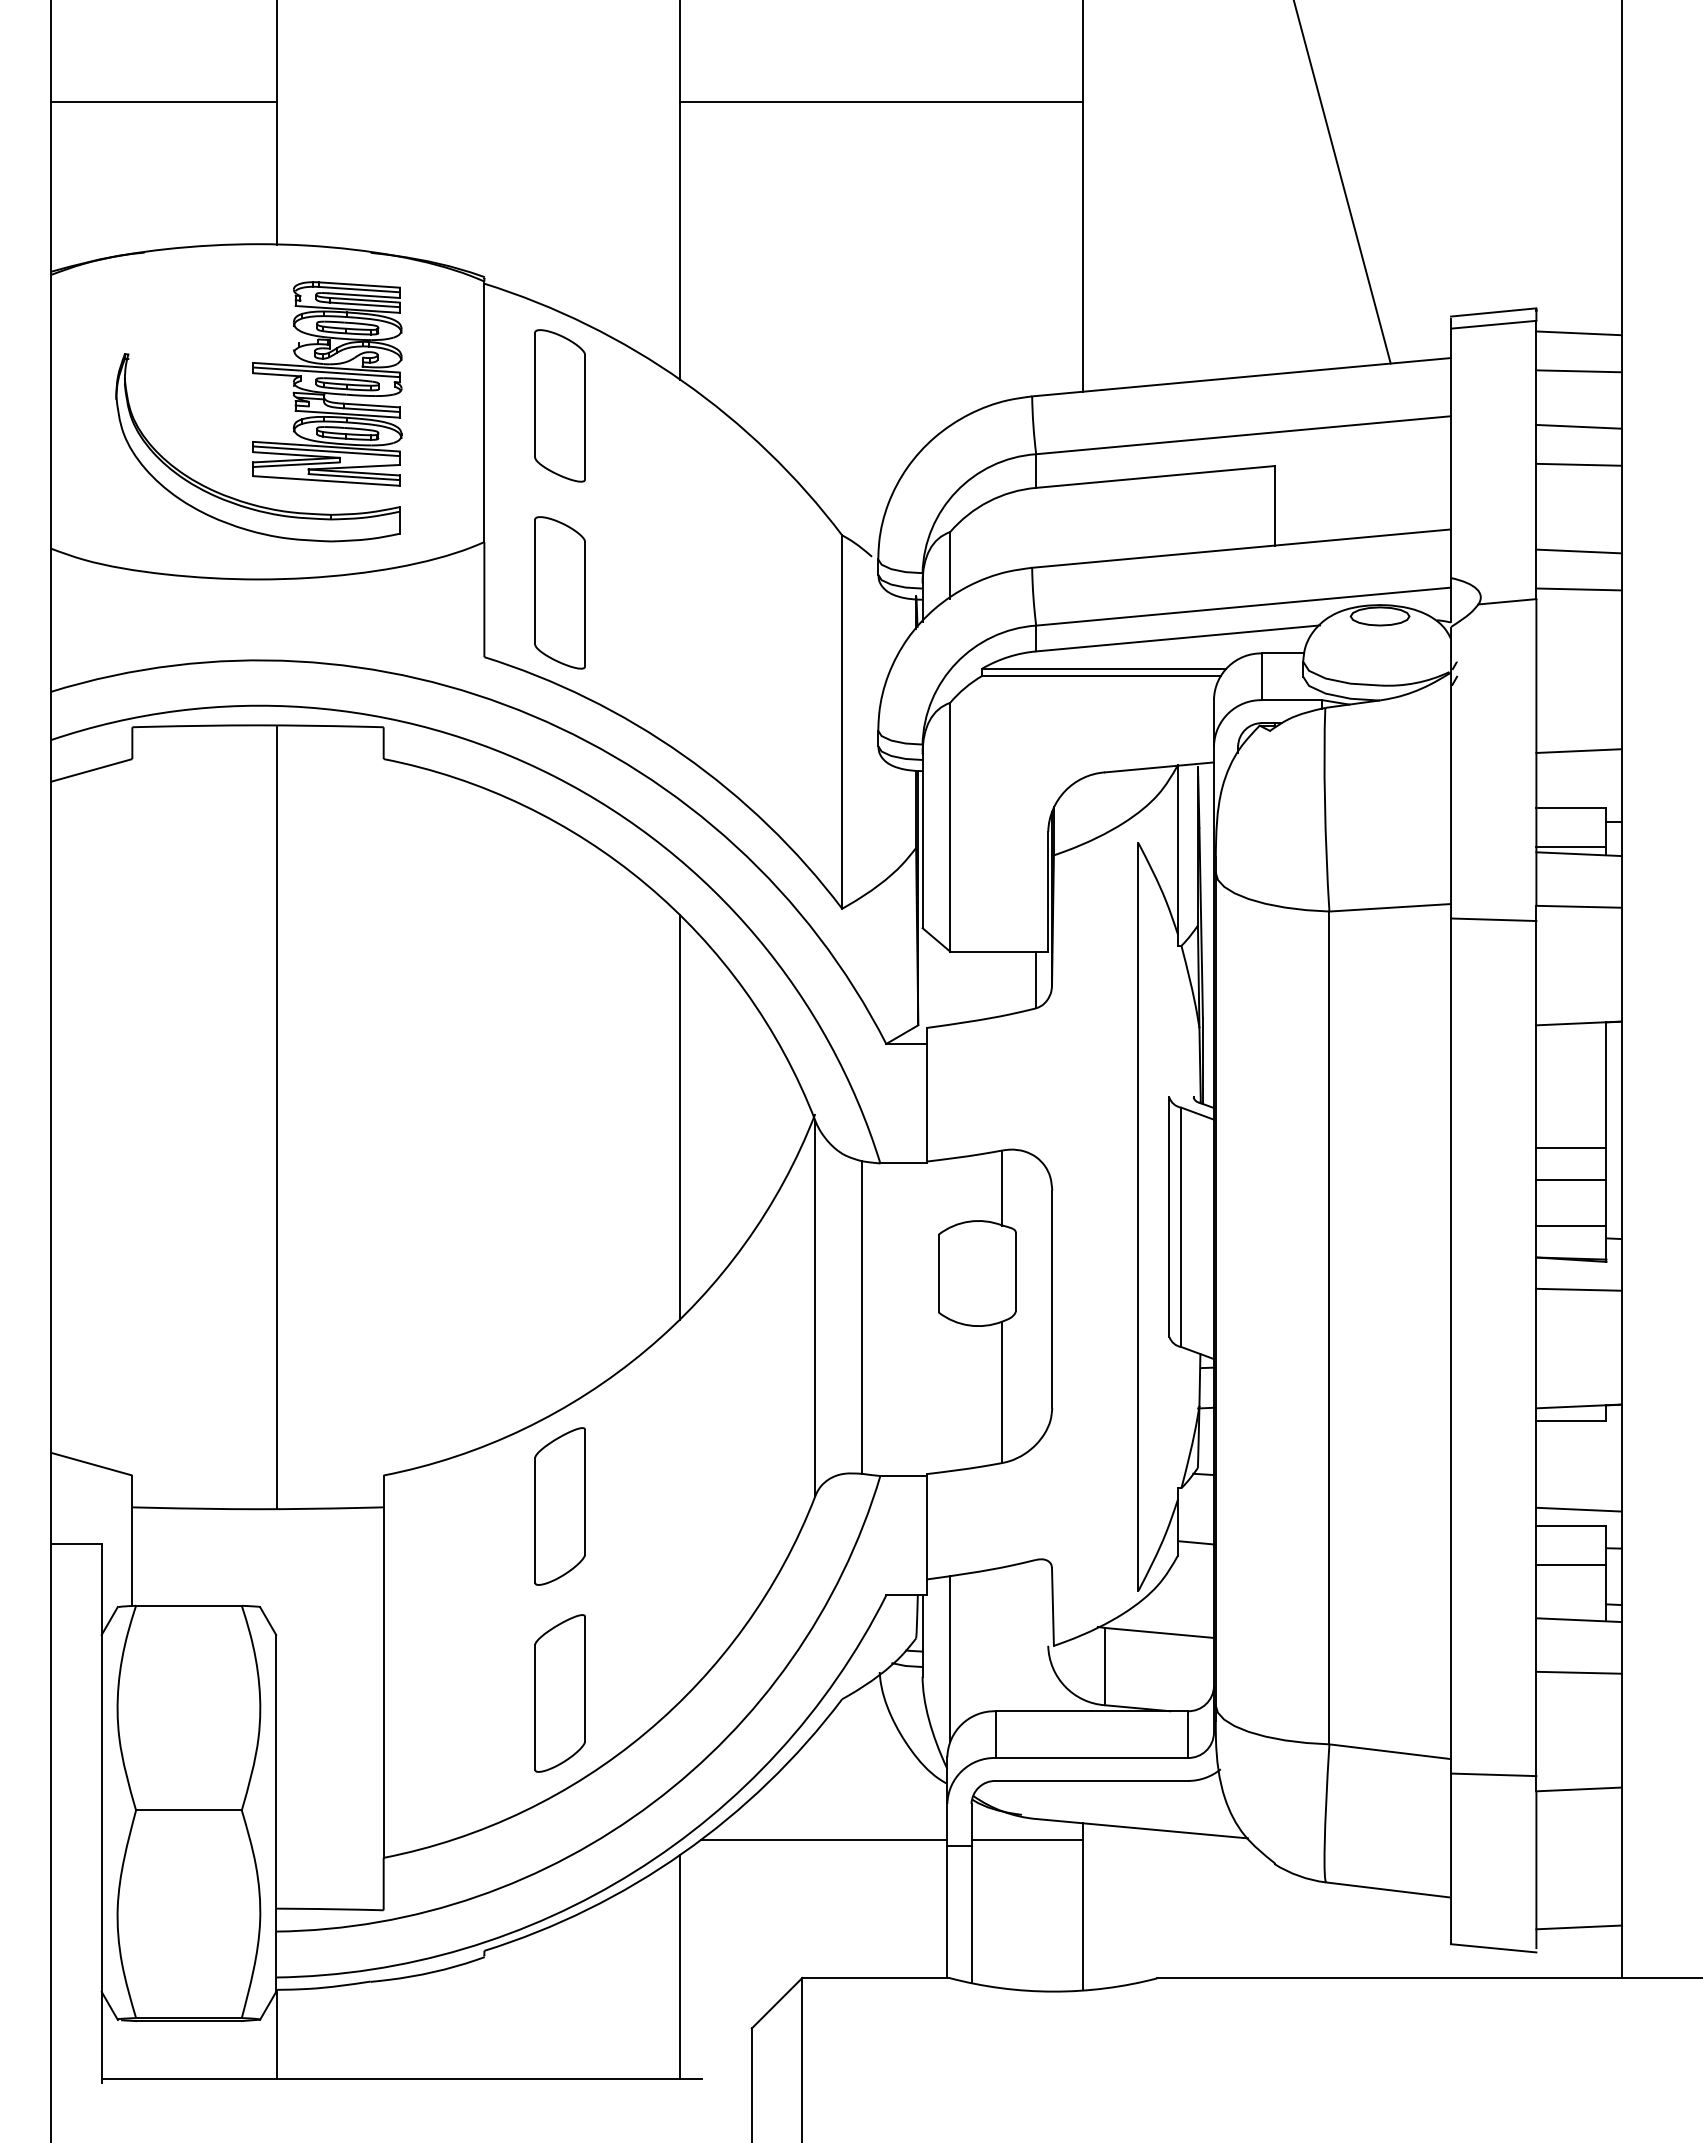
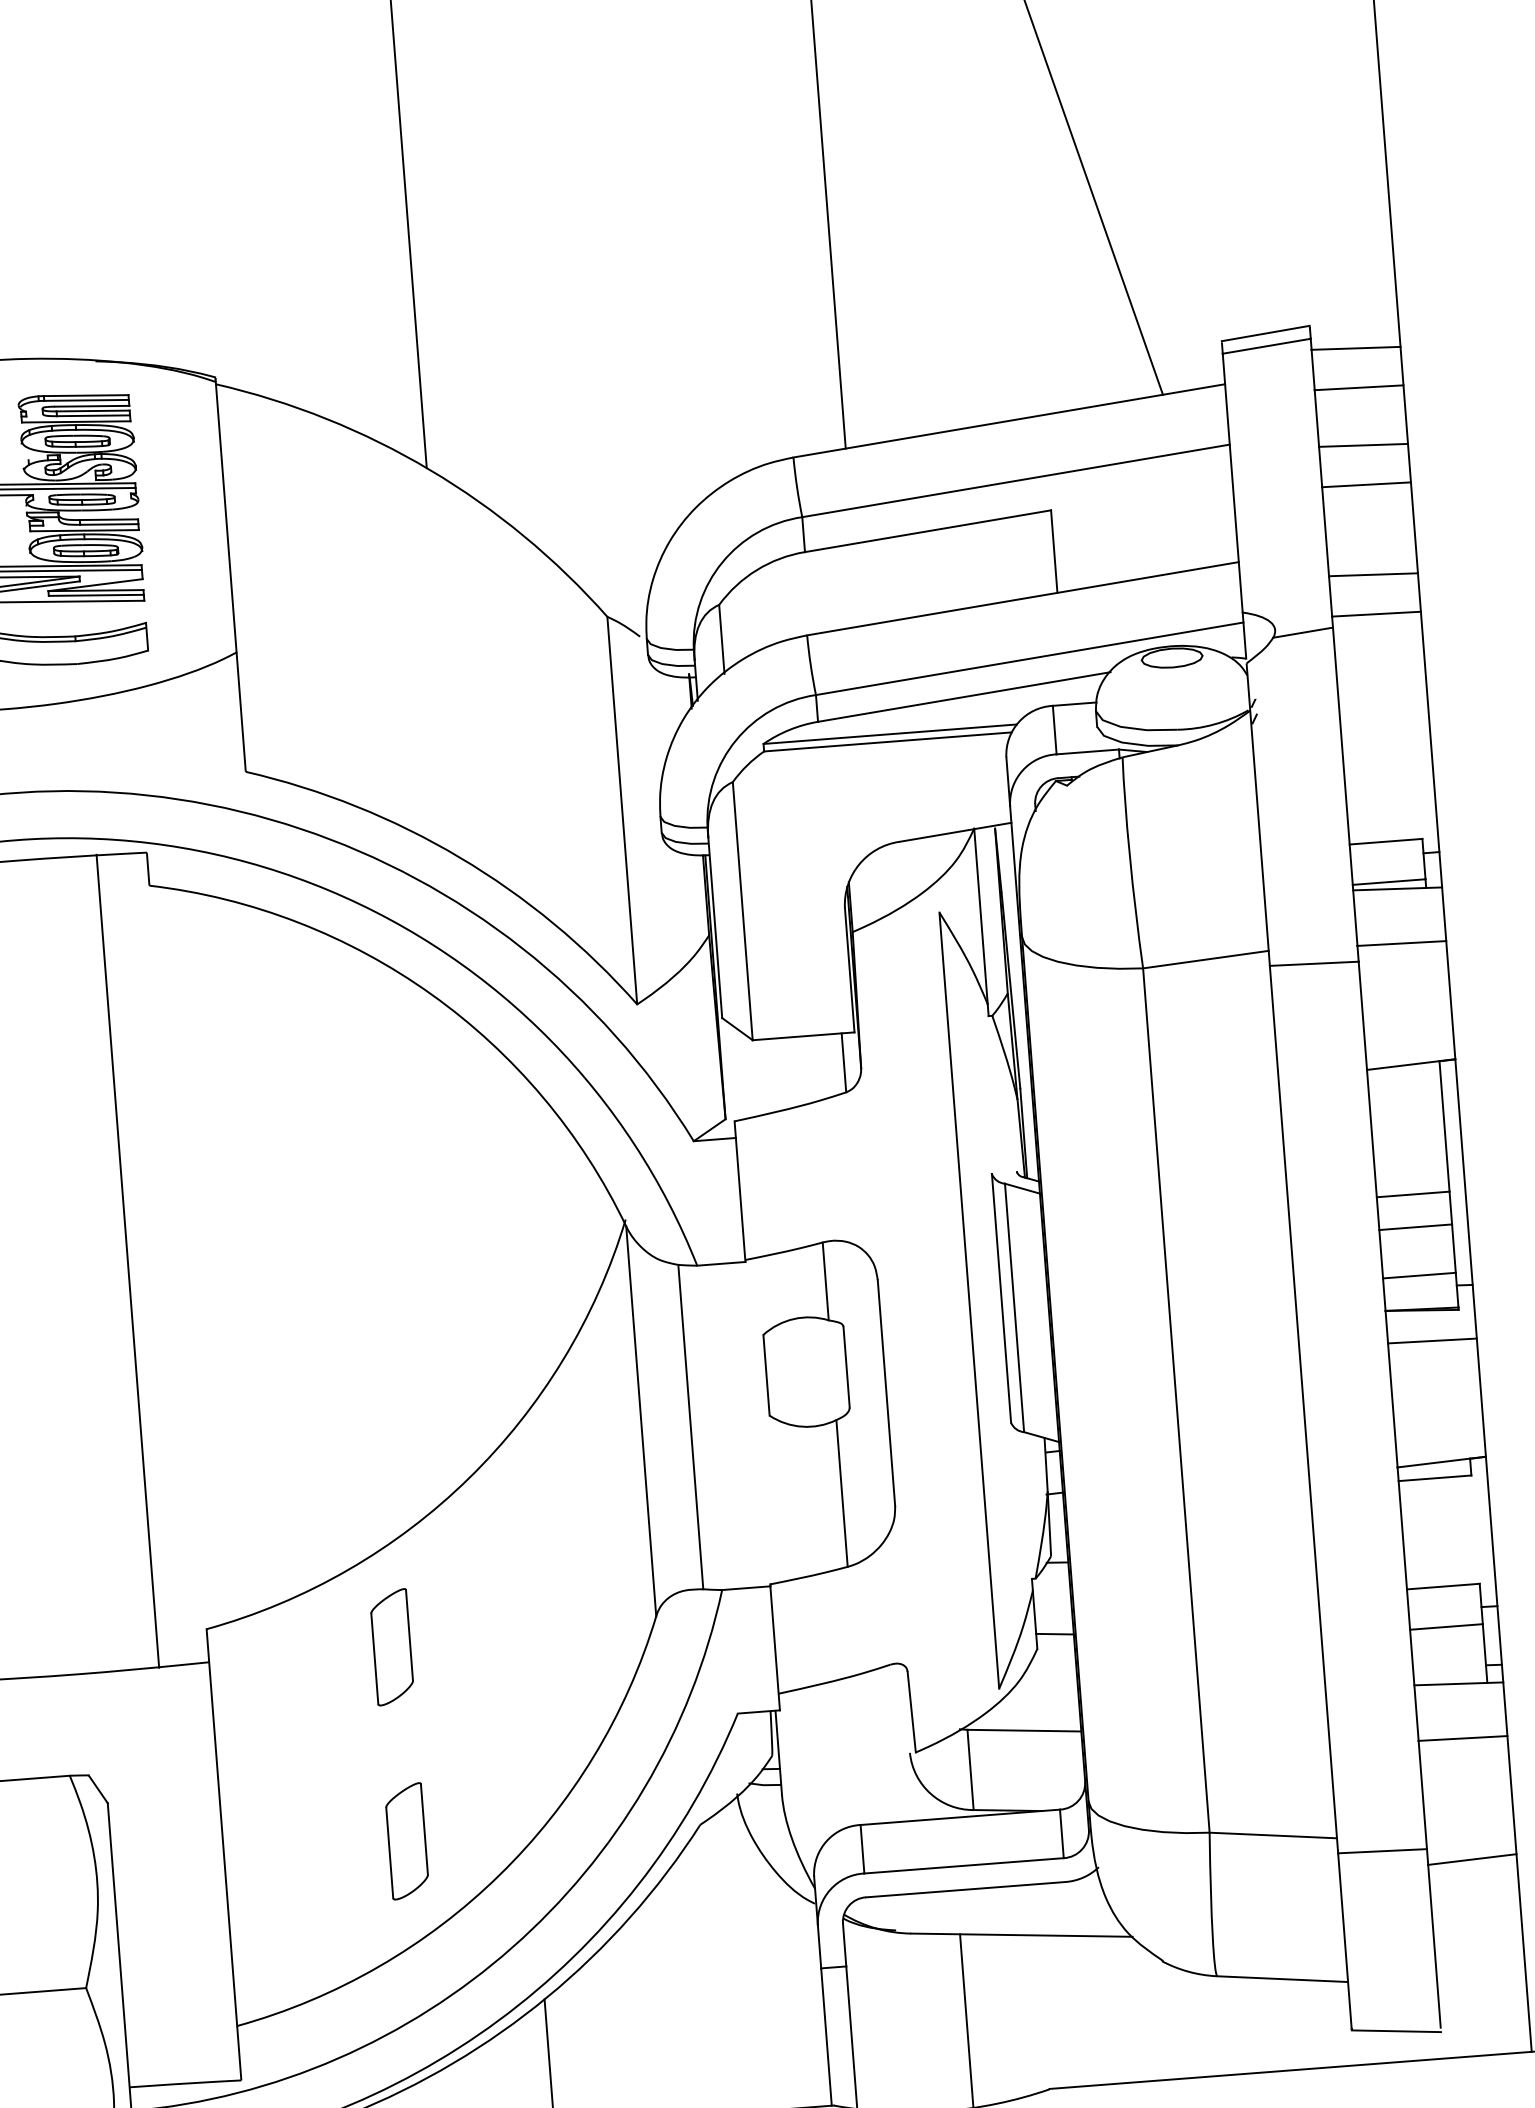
line: (881, 102) -> (613, 164), removed
part: (559, 405) -> (303, 504), removed
part: (559, 592) -> (318, 698), removed
line: (1578, 750) -> (1388, 781), removed
line: (277, 1116) -> (127, 1260), moved
line: (680, 1116) -> (486, 1232), removed
part: (559, 1506) -> (391, 1647), size x0.7
line: (1578, 1509) -> (1449, 1569), removed
line: (950, 1658) -> (809, 1773), removed
part: (559, 1693) -> (406, 1841), size x0.7
line: (824, 1840) -> (693, 1972), removed
line: (1026, 1840) -> (902, 1956), removed
line: (1578, 1927) -> (1482, 2002), removed

